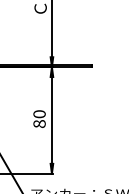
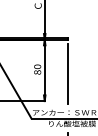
line: (91, 125) -> (67, 73), added

